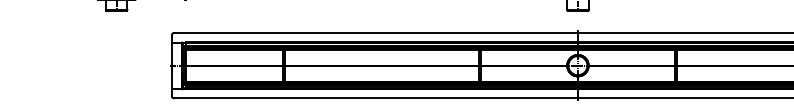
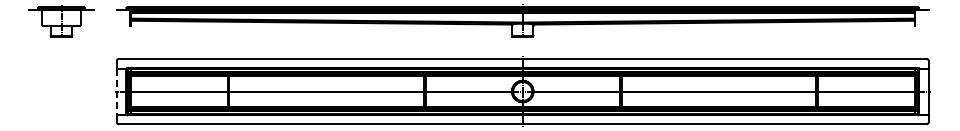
line: (171, 65) -> (116, 91), solid -> dashed

